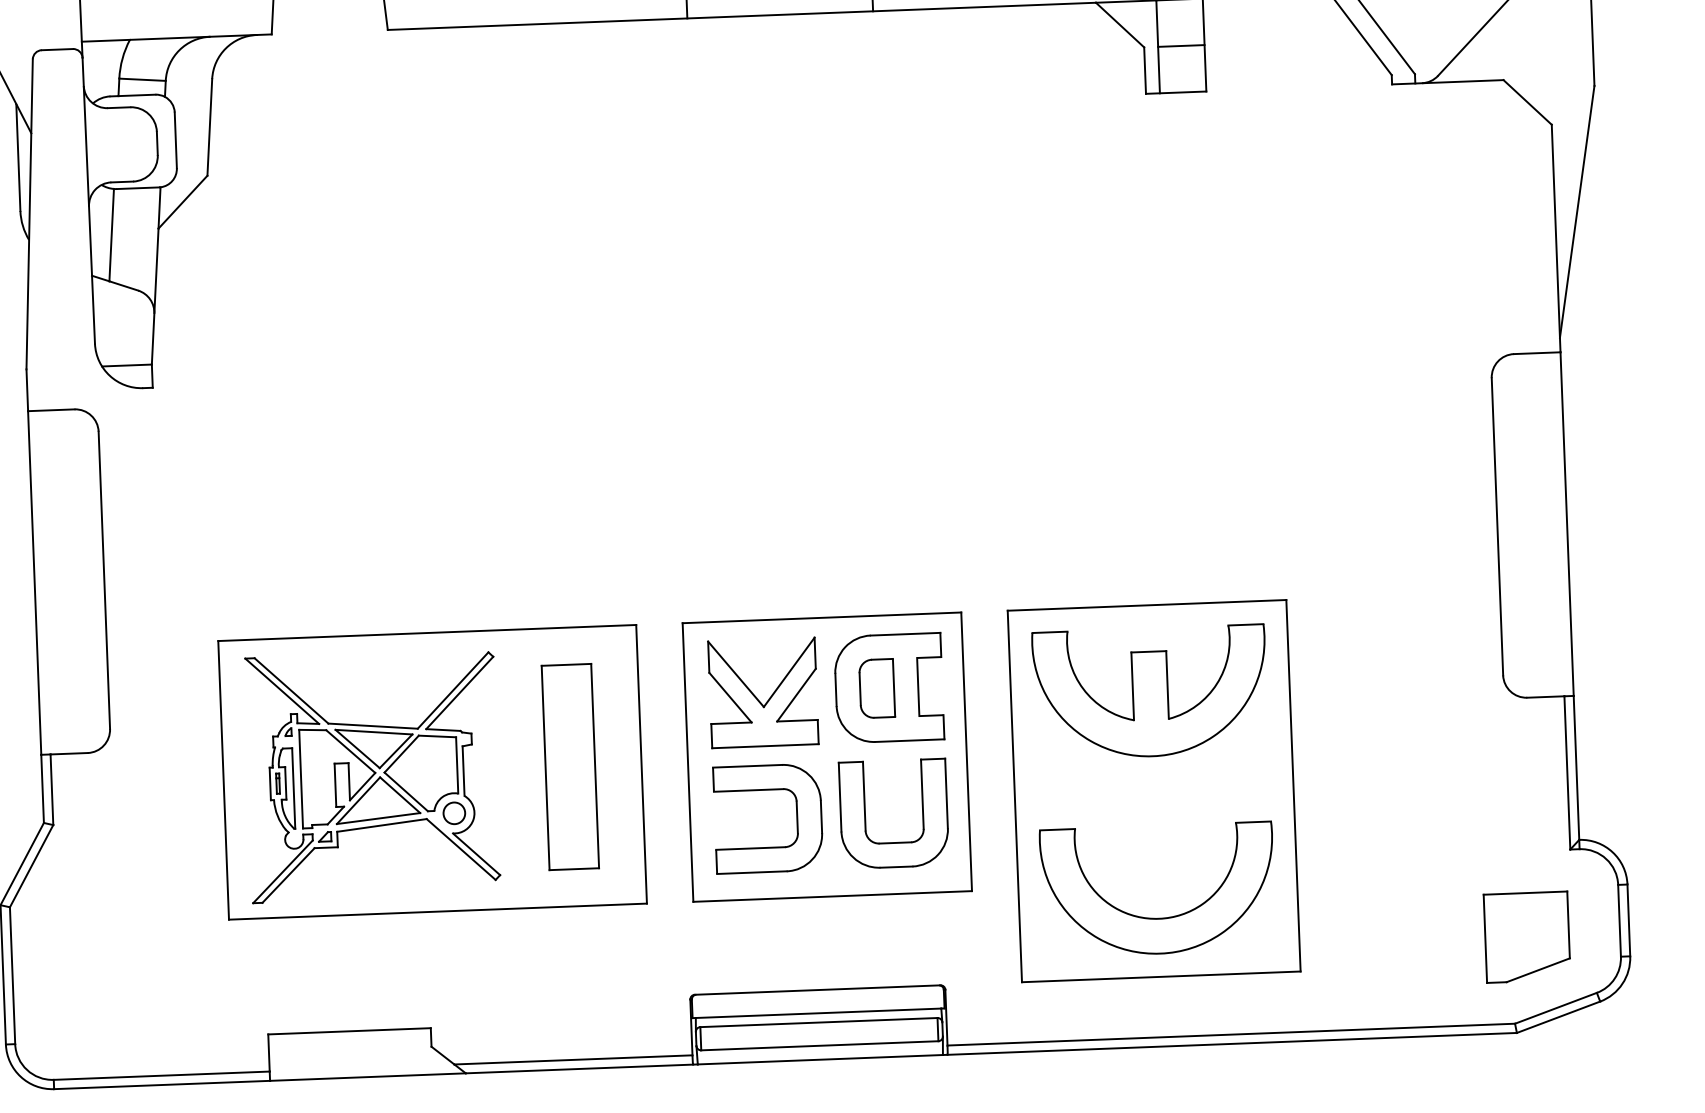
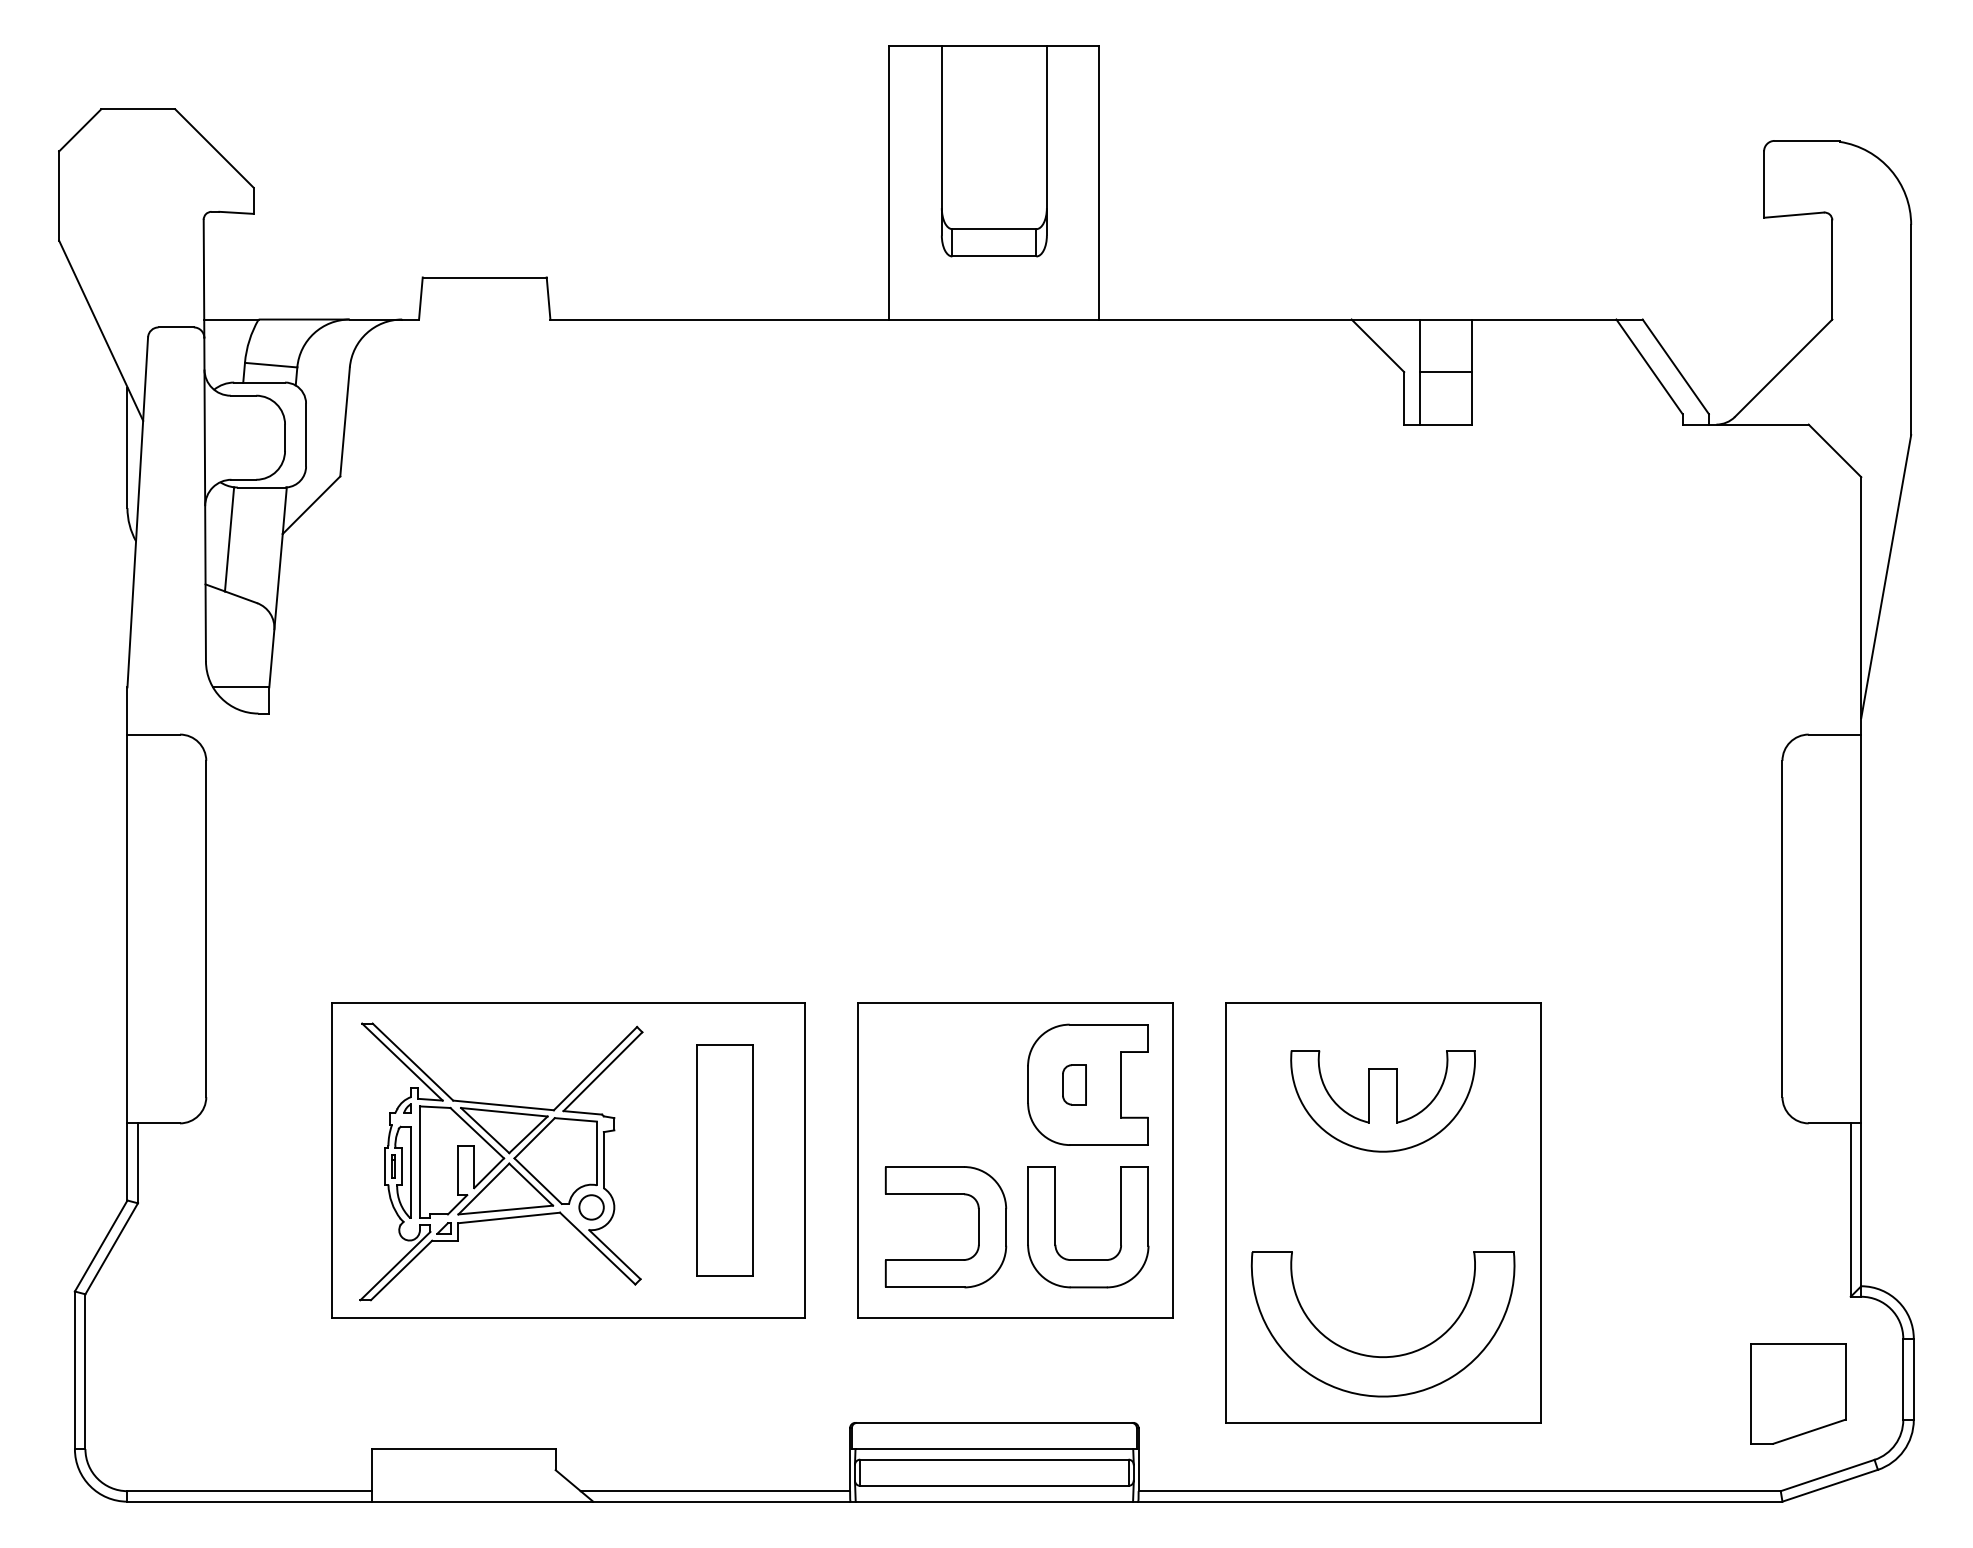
part: (877, 688) -> (1074, 1084), size x0.6
part: (1149, 692) -> (1382, 1101), size x0.7
part: (756, 697) -> (938, 1089), removed

